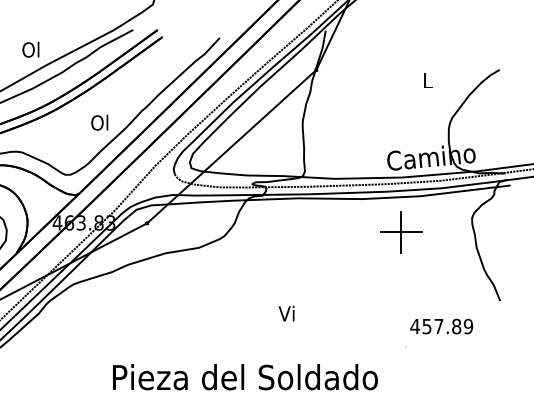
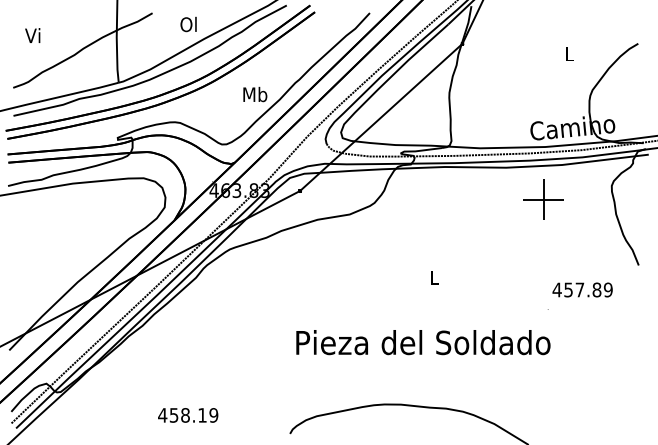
text: (100, 122) -> (255, 94), Ol -> Mb
text: (286, 313) -> (433, 277), Vi -> L
text: (245, 377) -> (423, 342), moved

